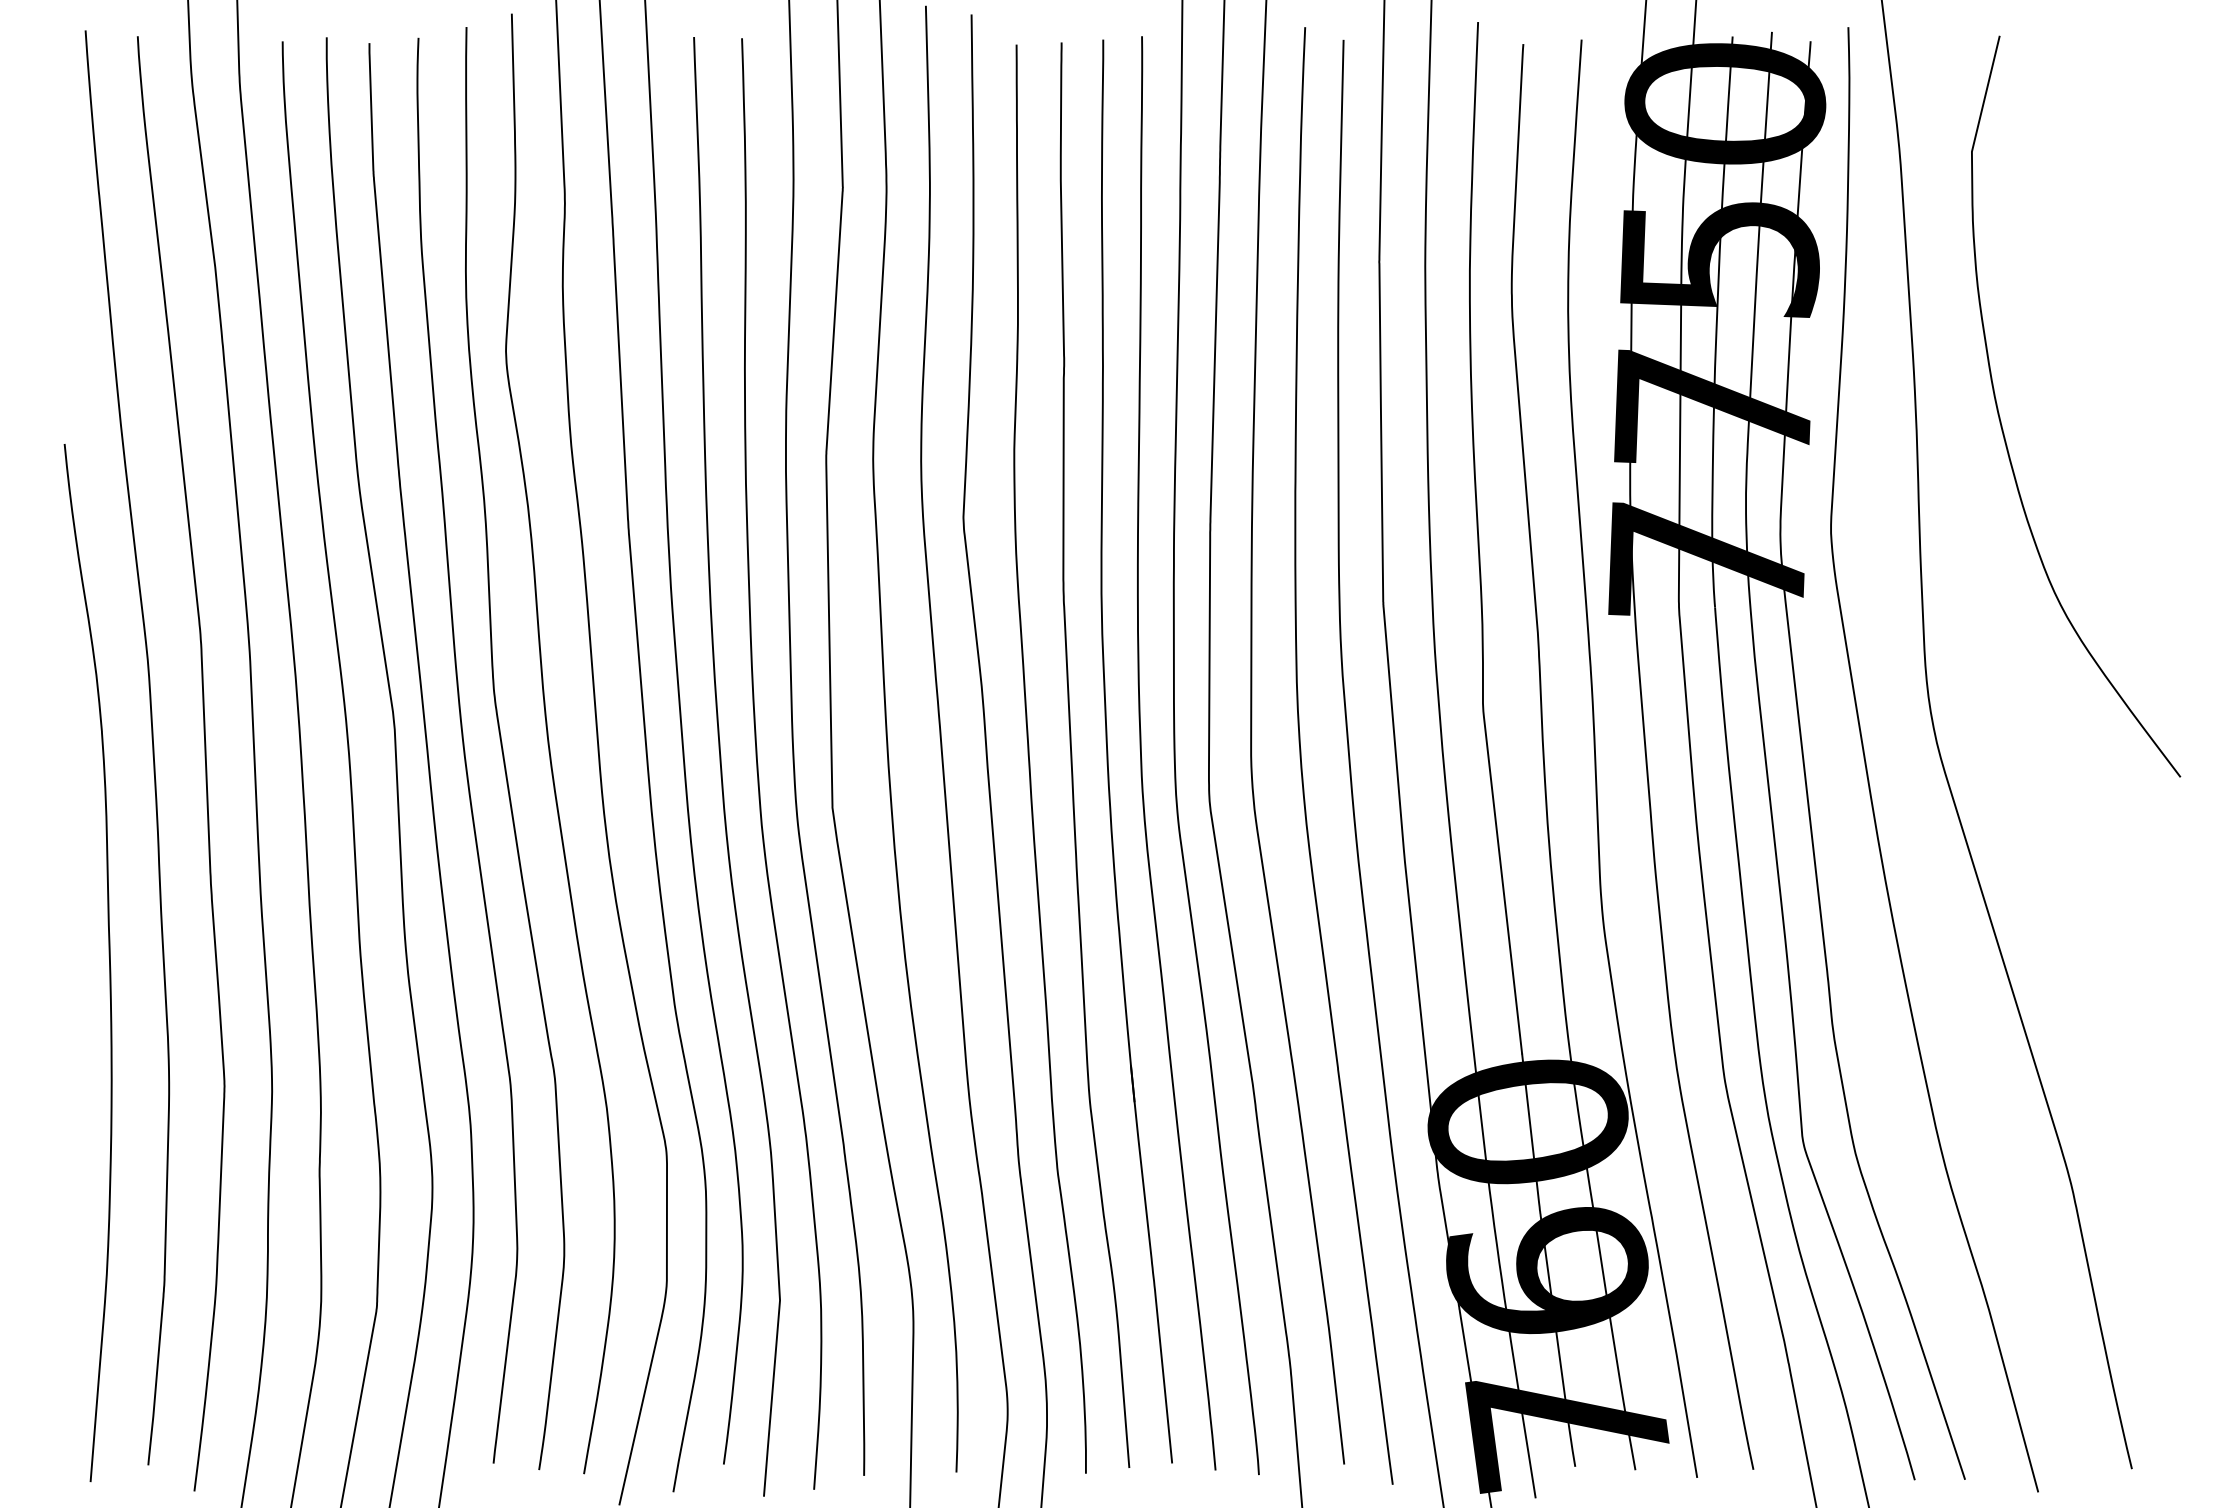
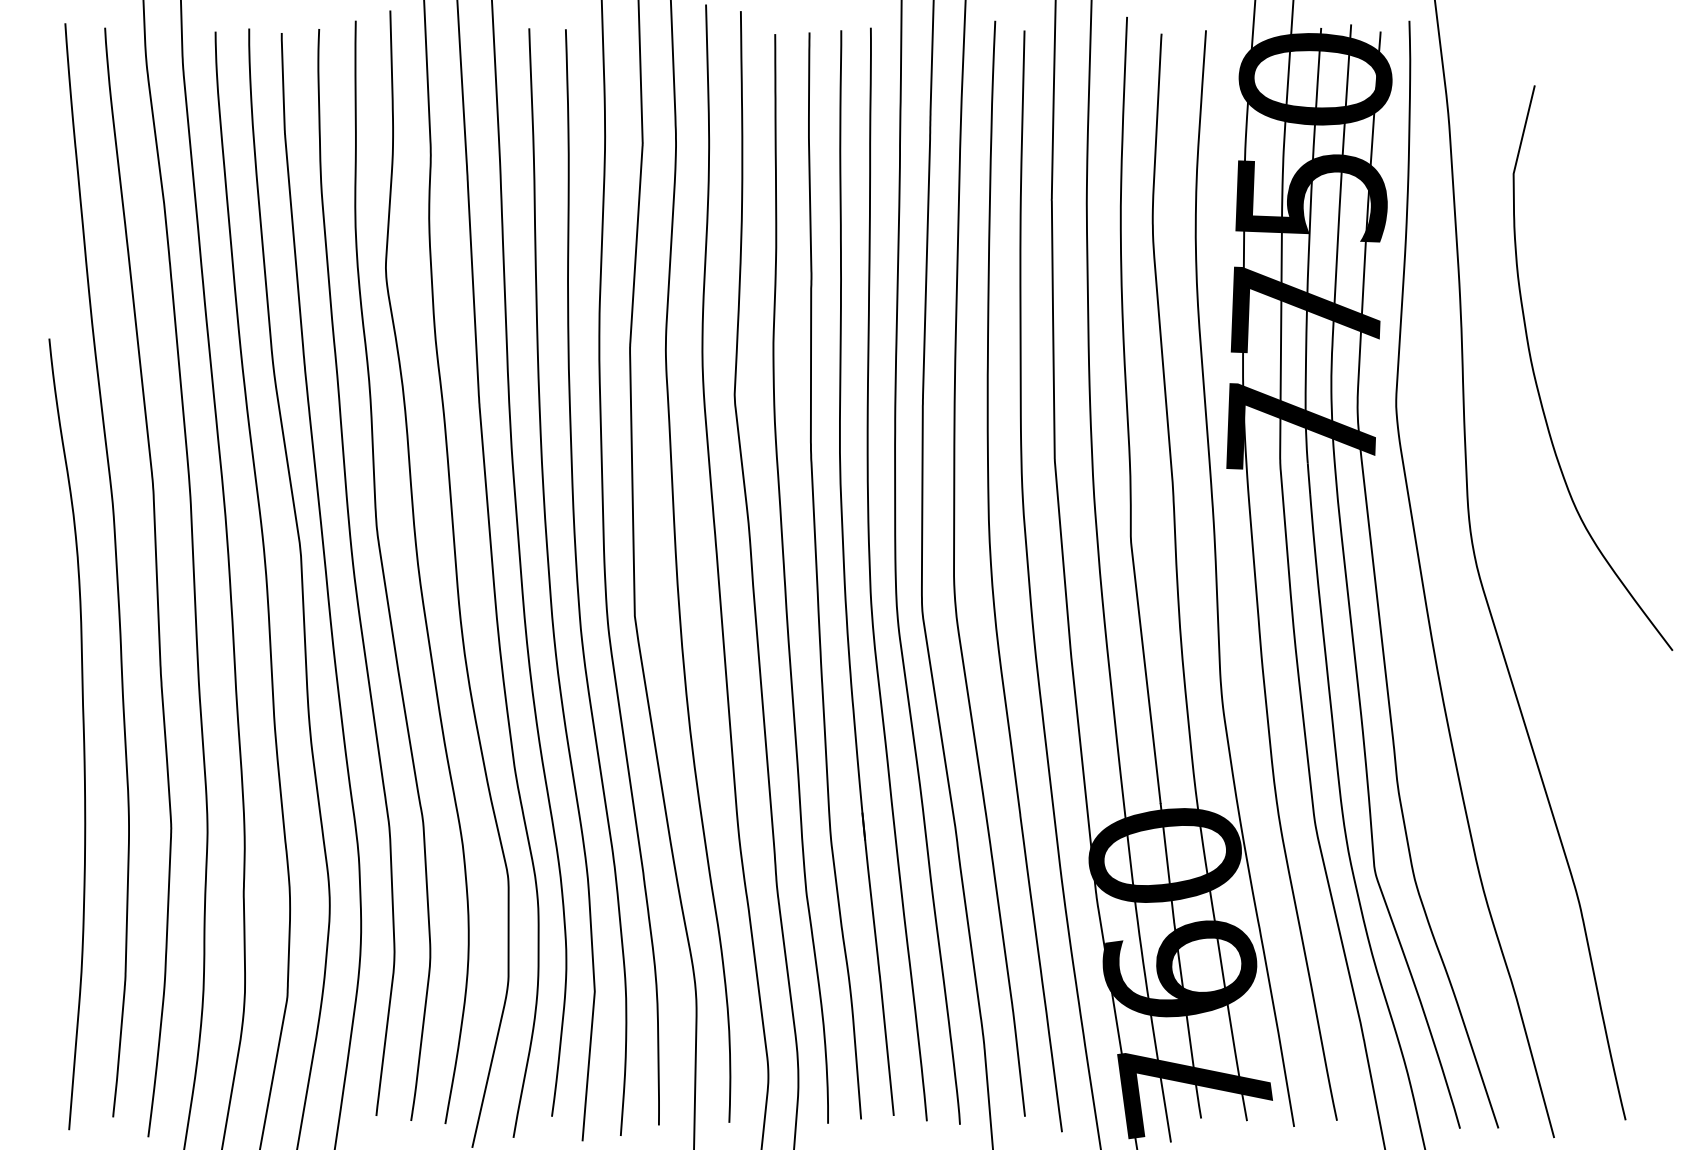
curve: (2001, 421) -> (1536, 379), moved

